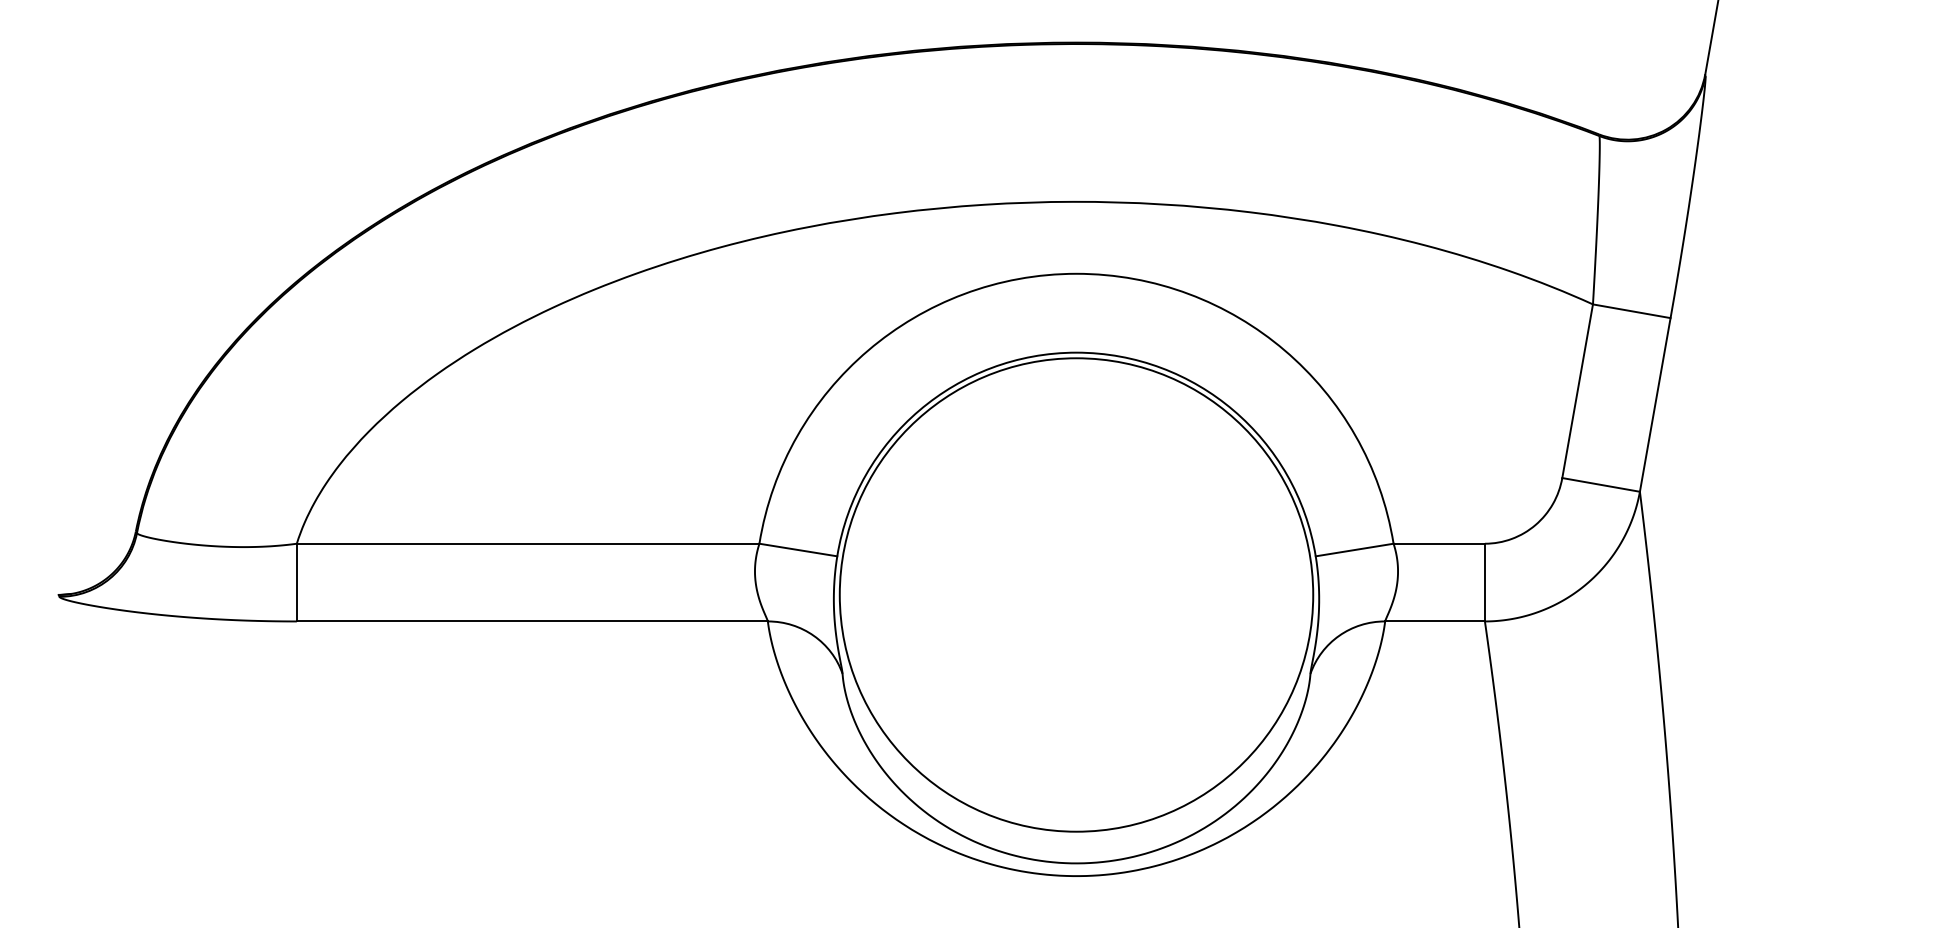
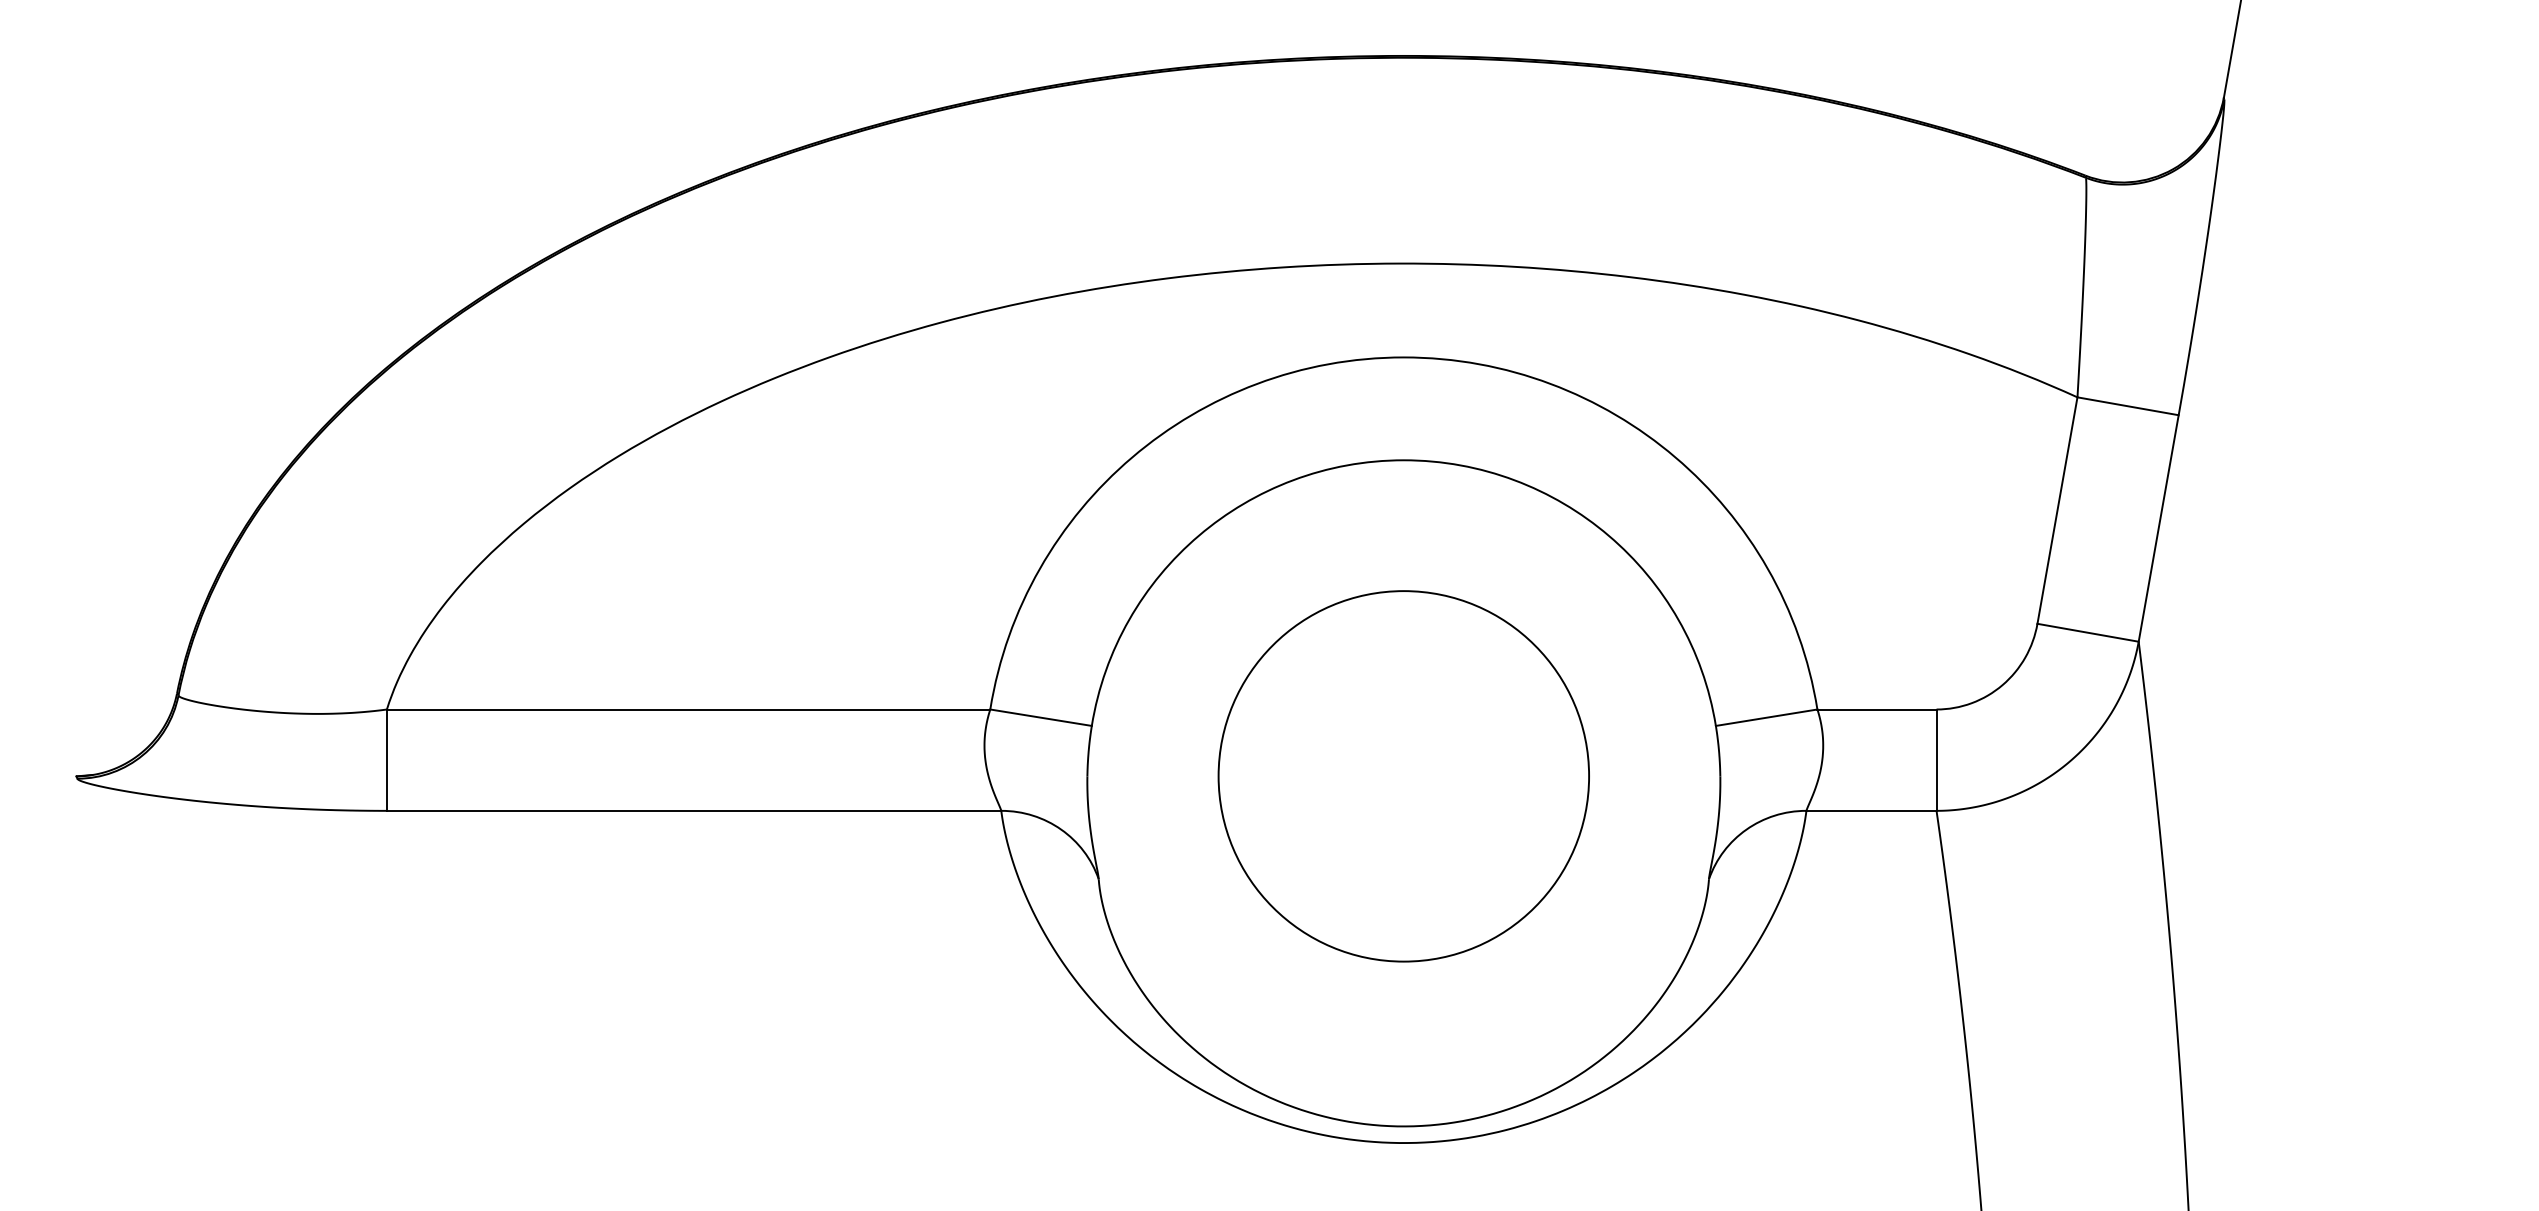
circle: (1076, 595) -> (1403, 776), size x0.6

